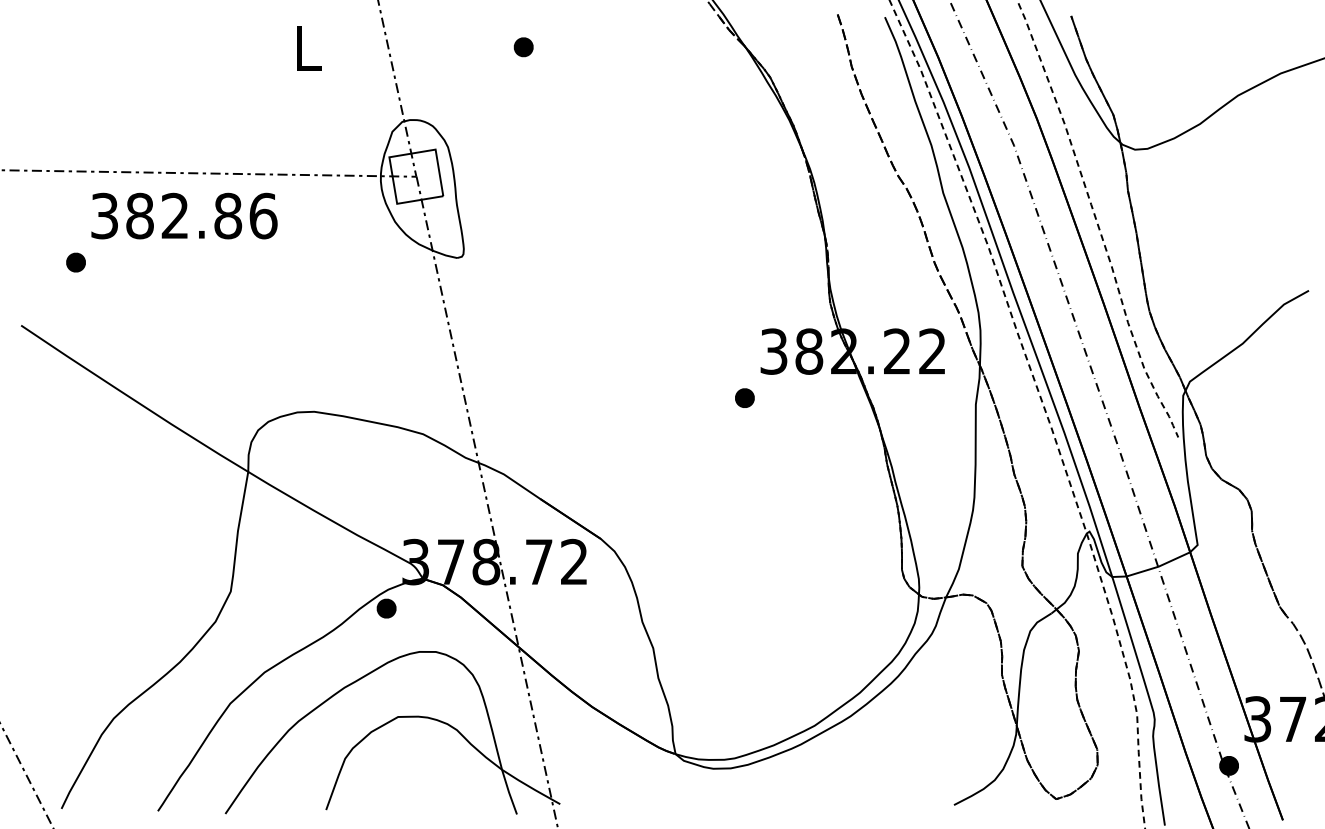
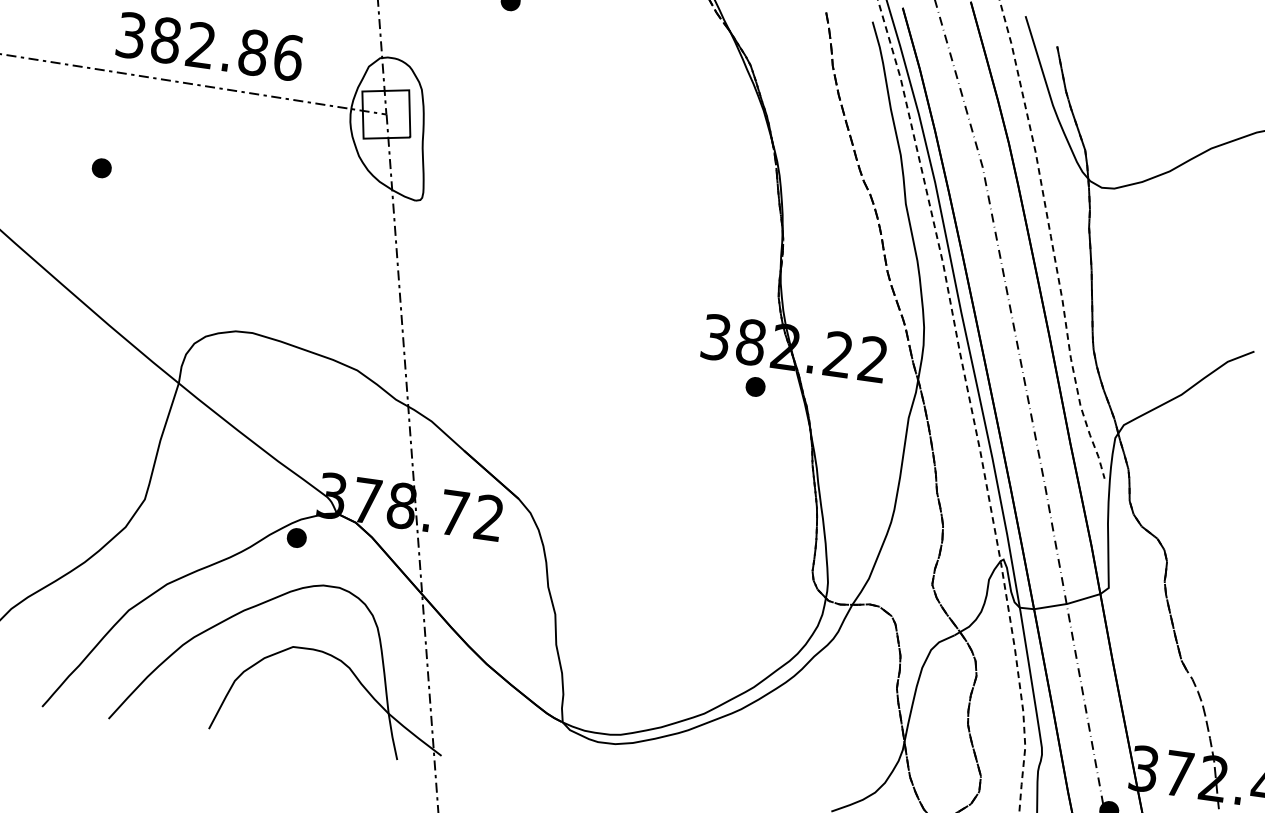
text: (184, 215) -> (210, 46), moved
part: (75, 262) -> (101, 168), moved
part: (744, 397) -> (755, 386), moved

